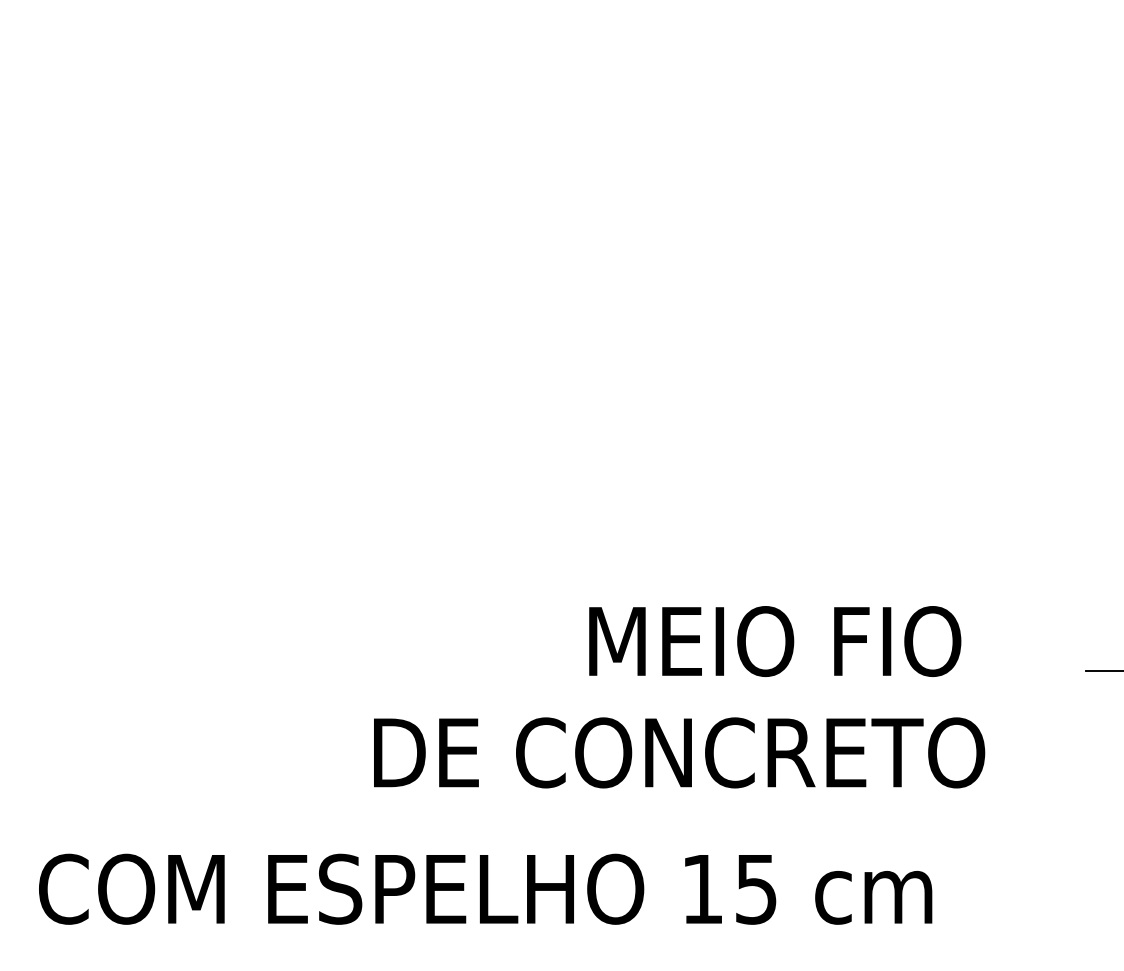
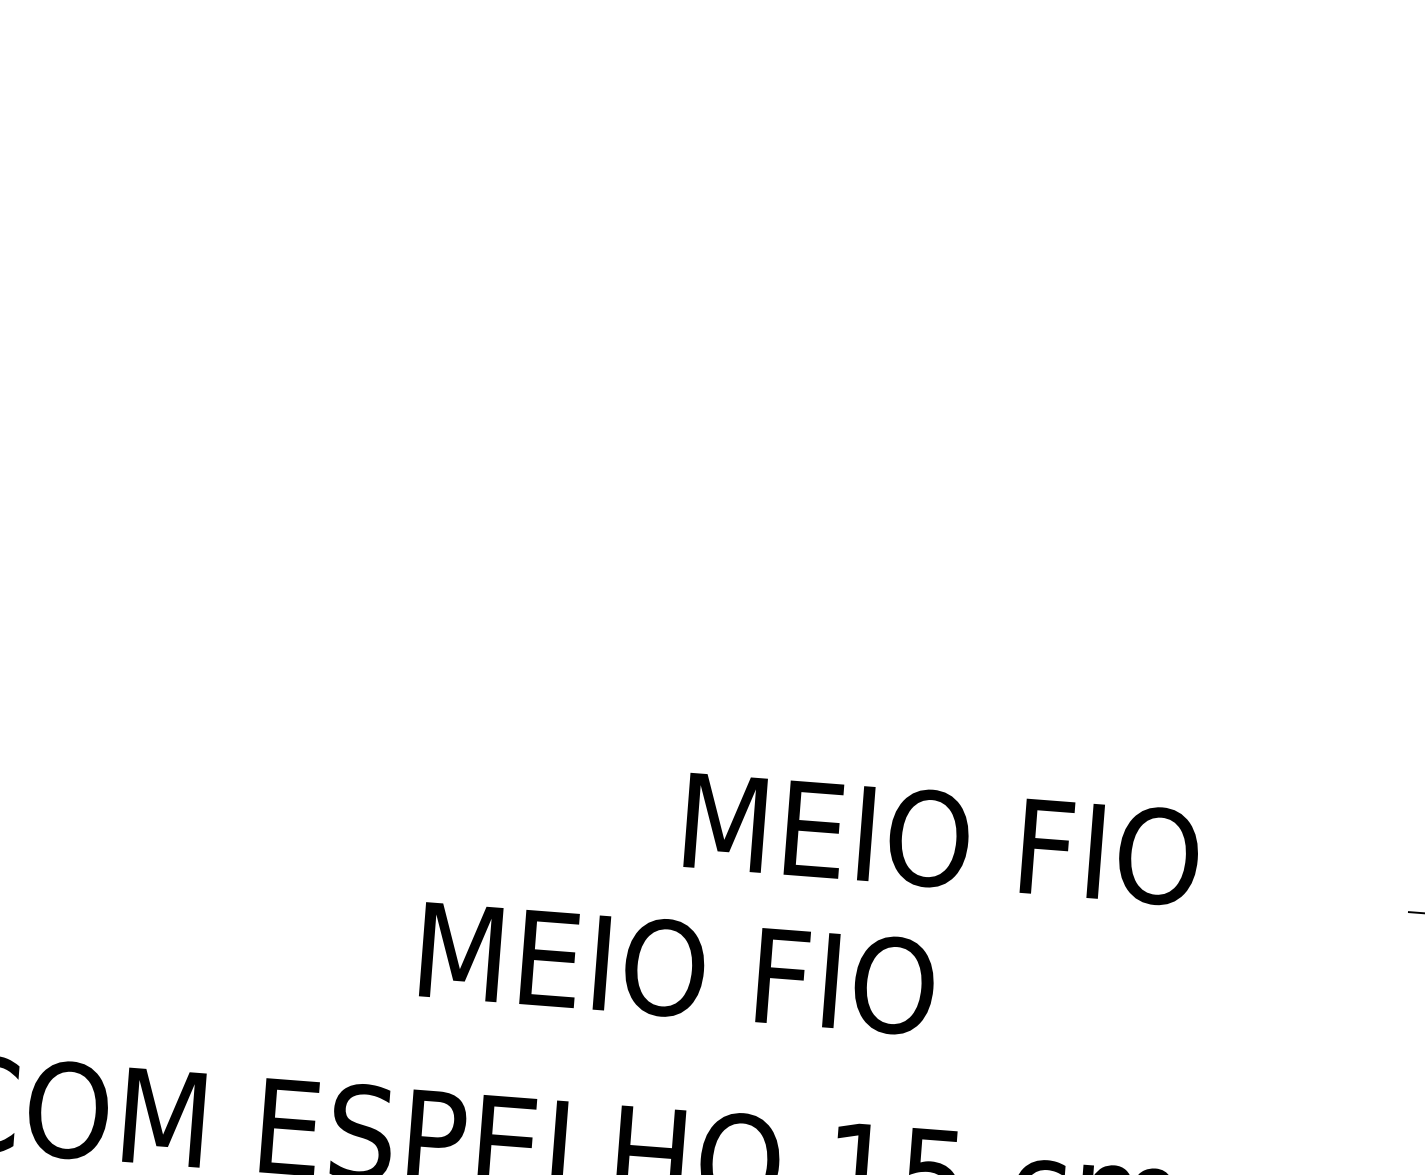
text: (775, 641) -> (942, 839), moved
text: (683, 752) -> (847, 981), DE CONCRETO -> MEIO FIO

